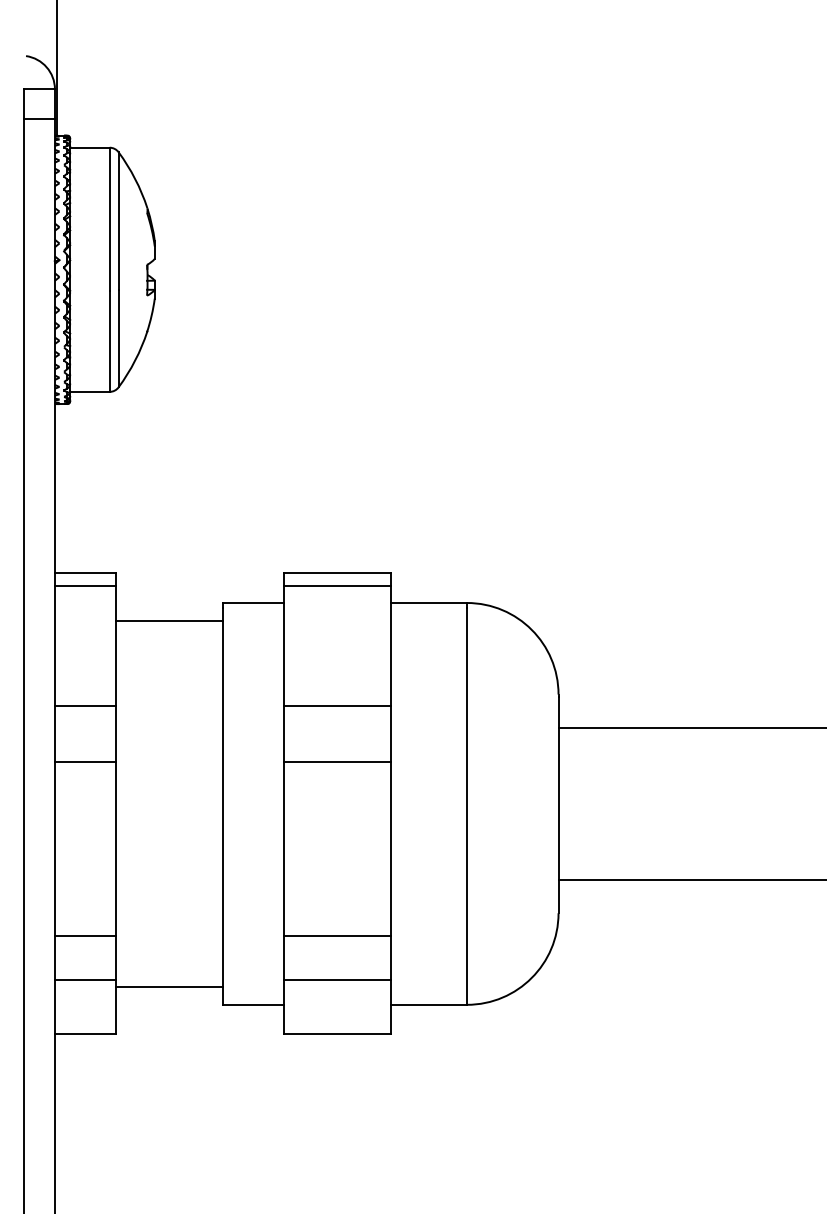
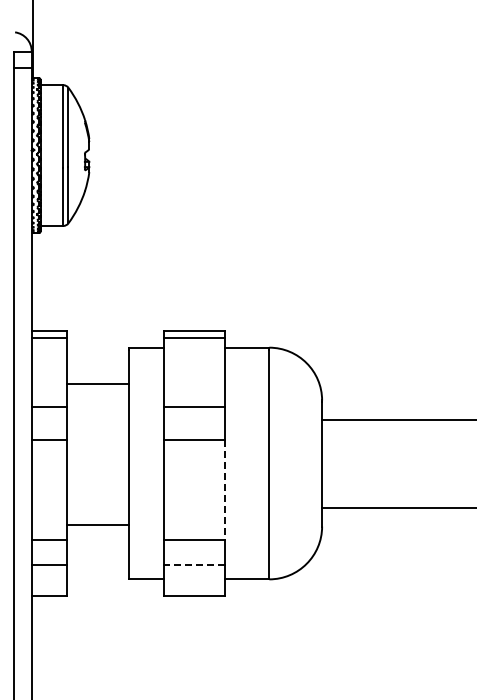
line: (168, 620) -> (97, 383), moved
line: (390, 850) -> (225, 490), solid -> dashed
line: (337, 980) -> (194, 565), solid -> dashed
line: (168, 987) -> (97, 525), moved

